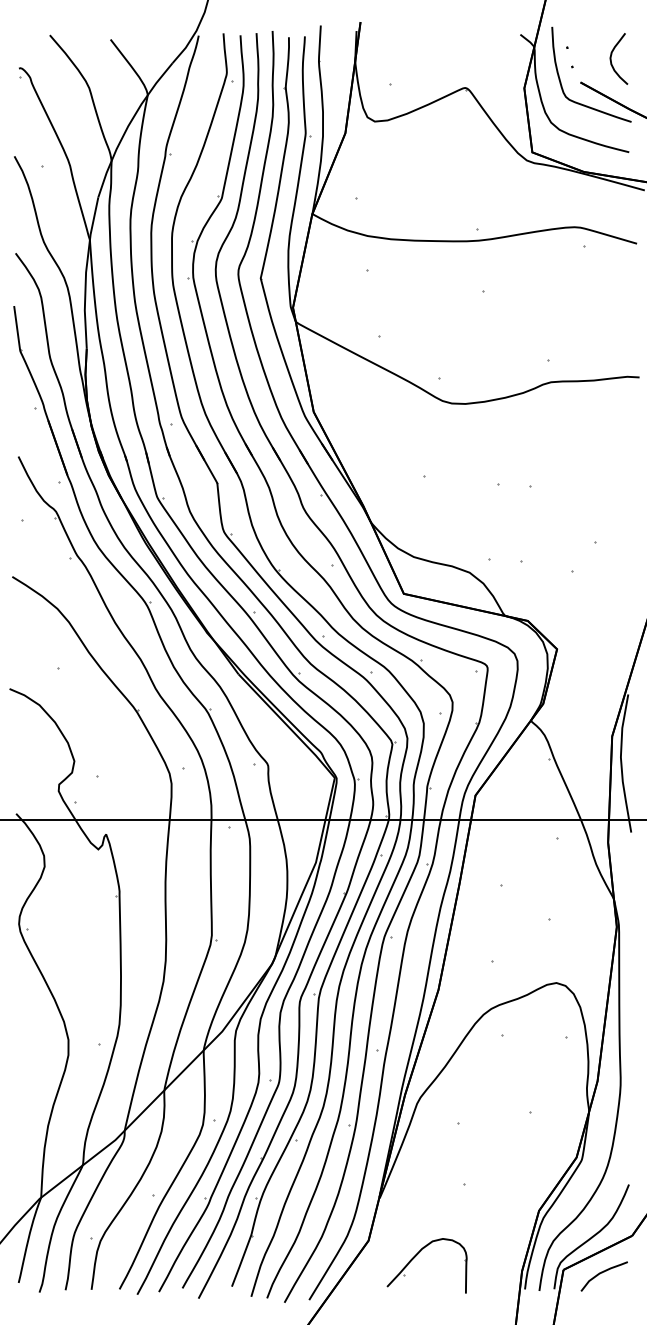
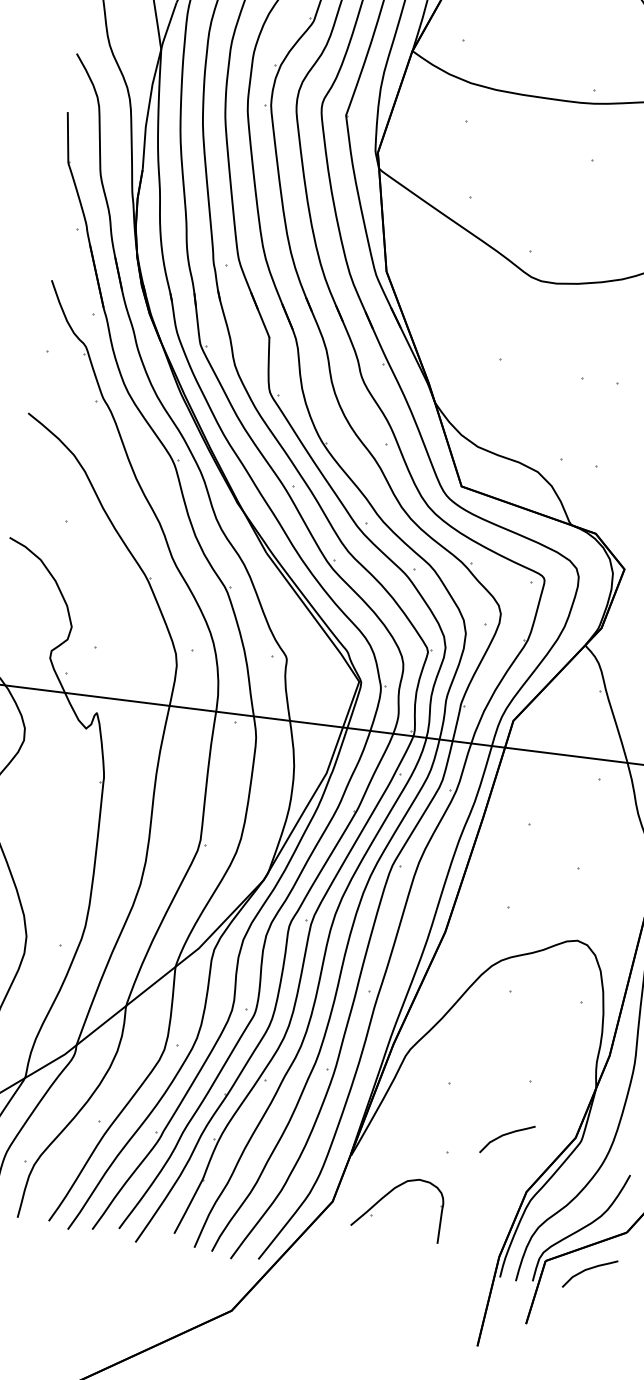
curve: (514, 1163) -> (505, 1135), added
part: (417, 1255) -> (388, 1194), moved

